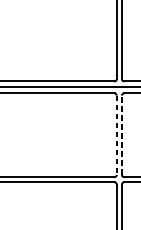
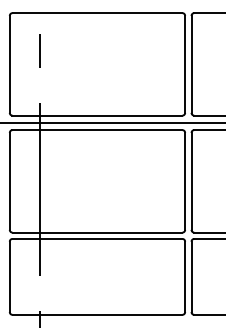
line: (117, 135) -> (185, 181), dashed -> solid
line: (121, 135) -> (191, 181), dashed -> solid

